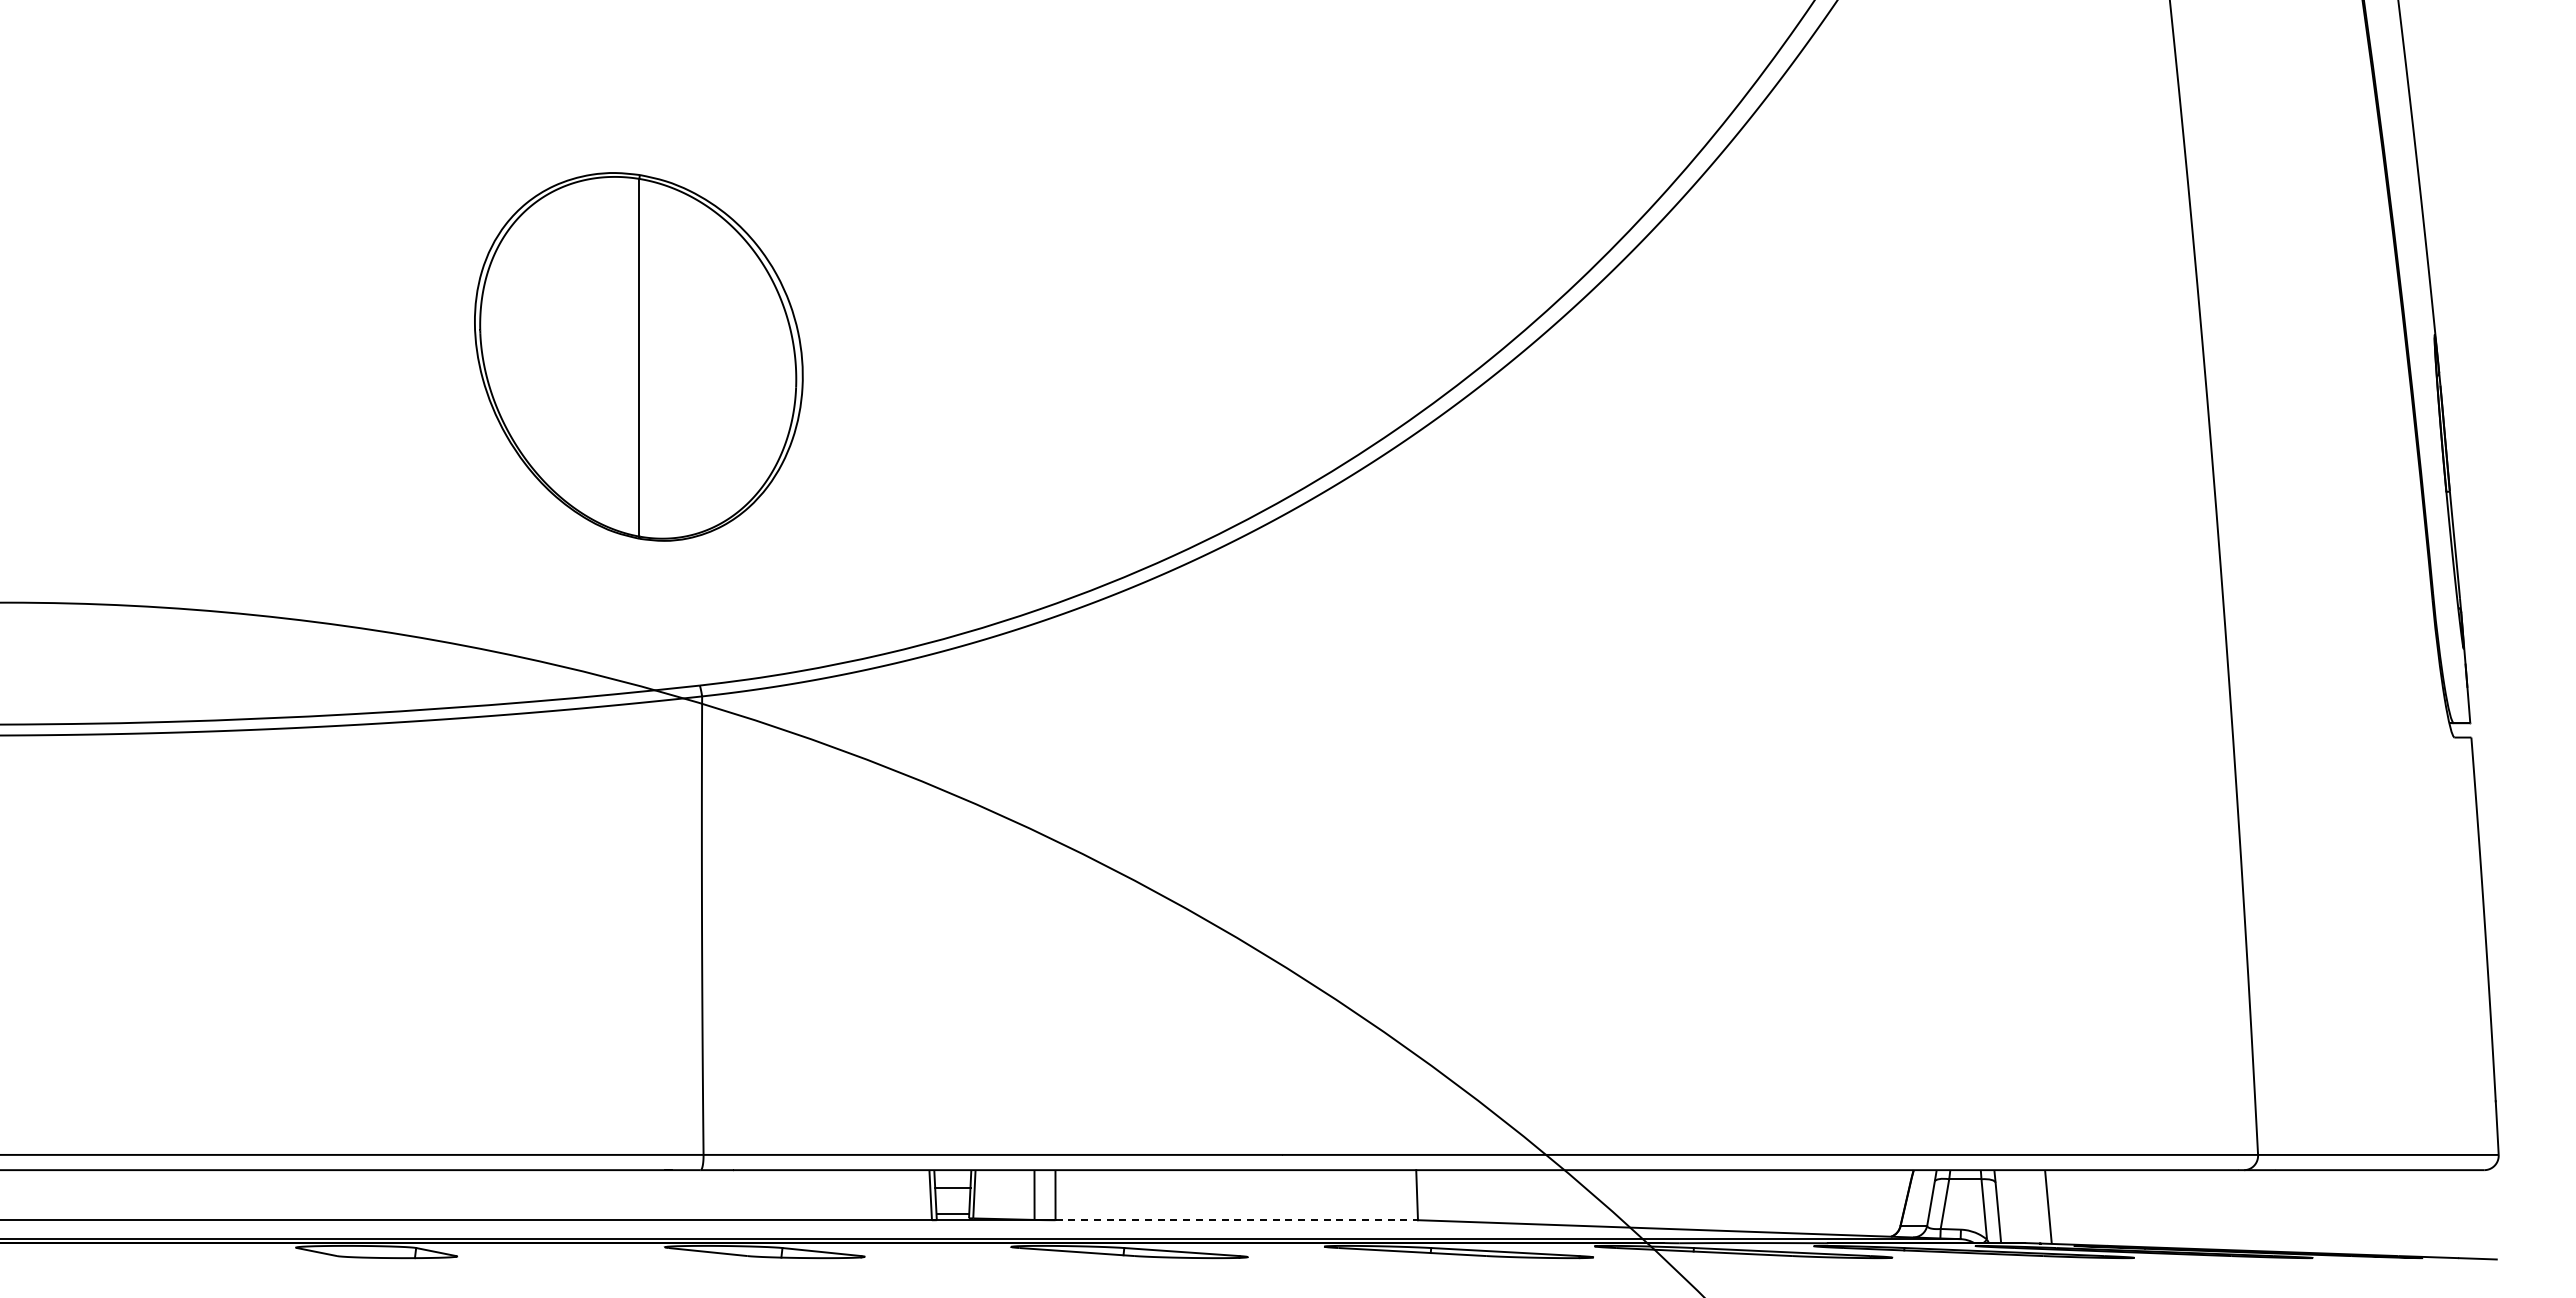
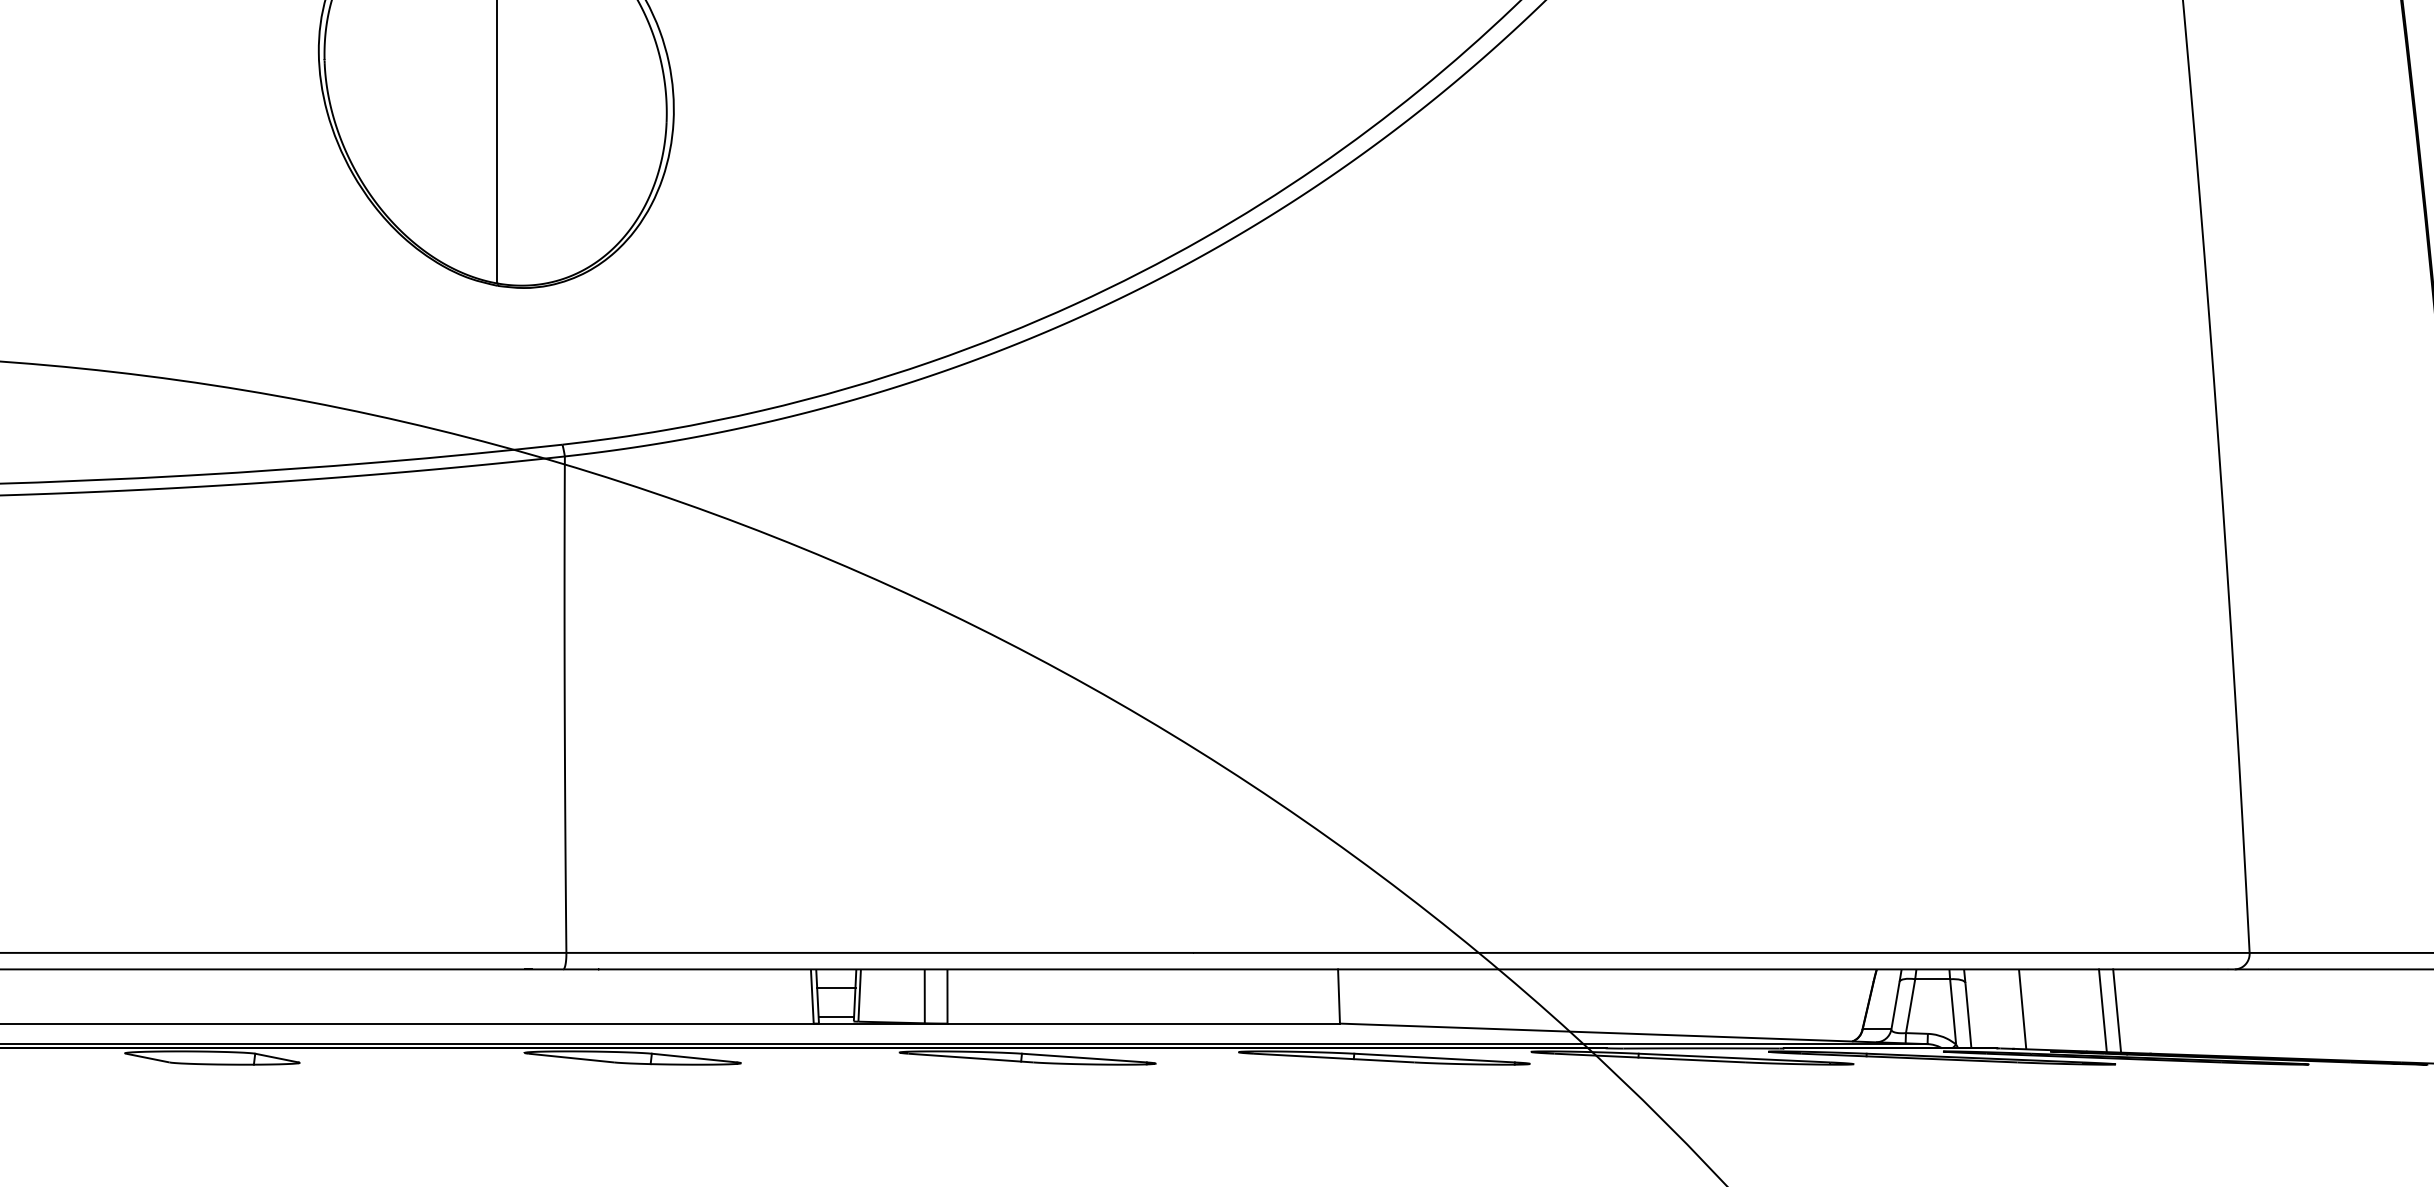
line: (2122, 1208) -> (2102, 1010), added
line: (2135, 1208) -> (2116, 1010), added
line: (1237, 1220) -> (1144, 1023), dashed -> solid

